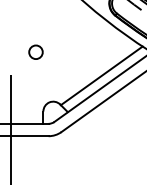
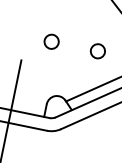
circle: (80, 51) -> (97, 50), added

